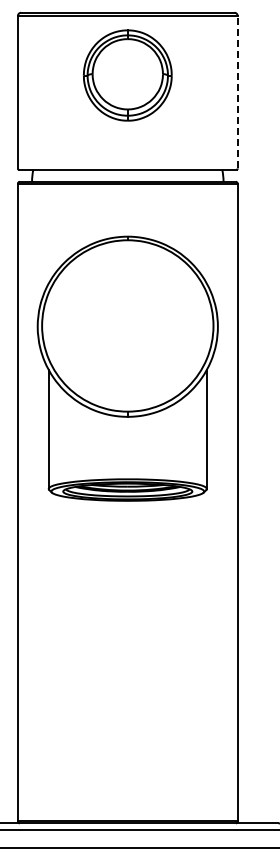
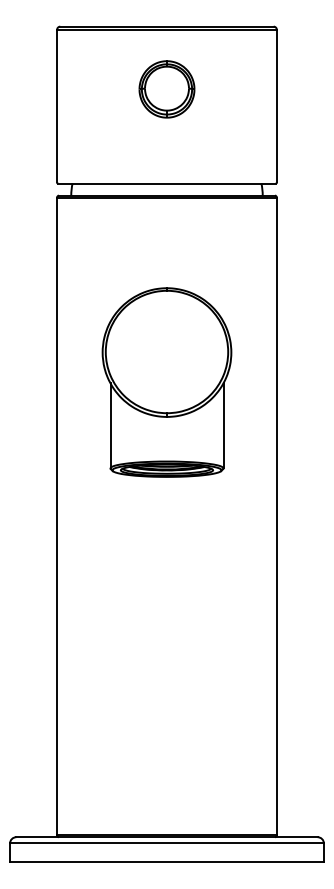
part: (127, 75) -> (166, 89), size x0.62
line: (237, 91) -> (276, 105), dashed -> solid
part: (127, 368) -> (166, 382), size x0.71

